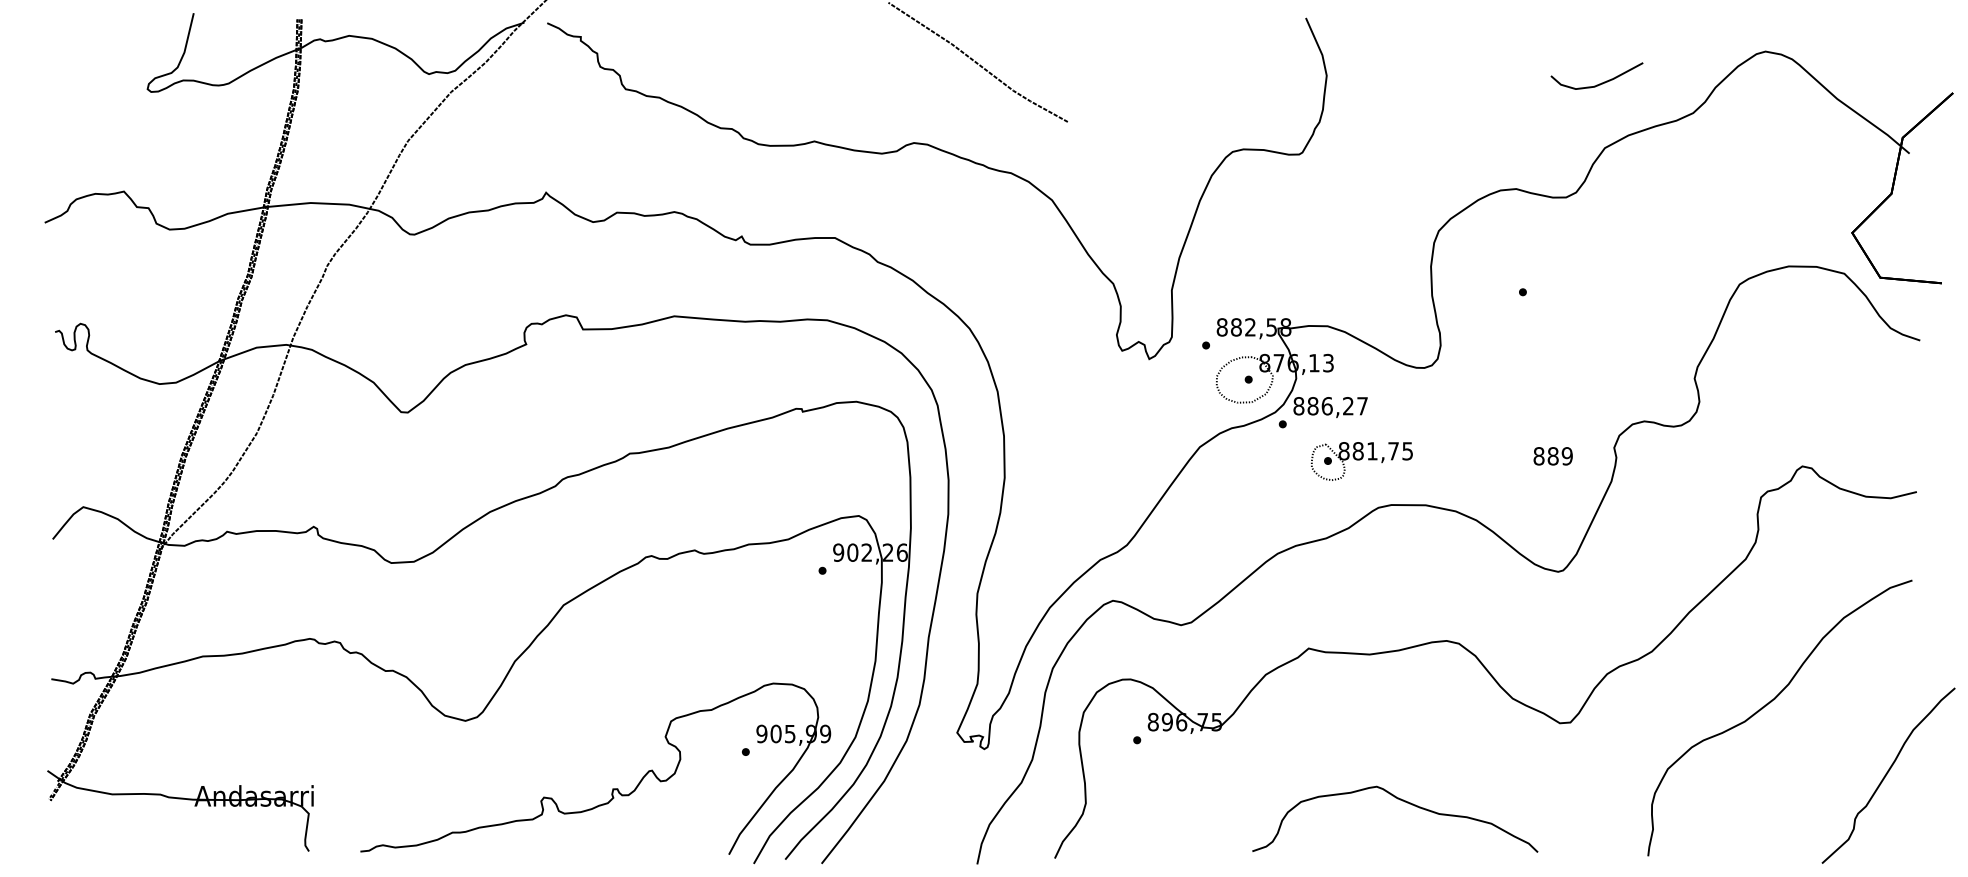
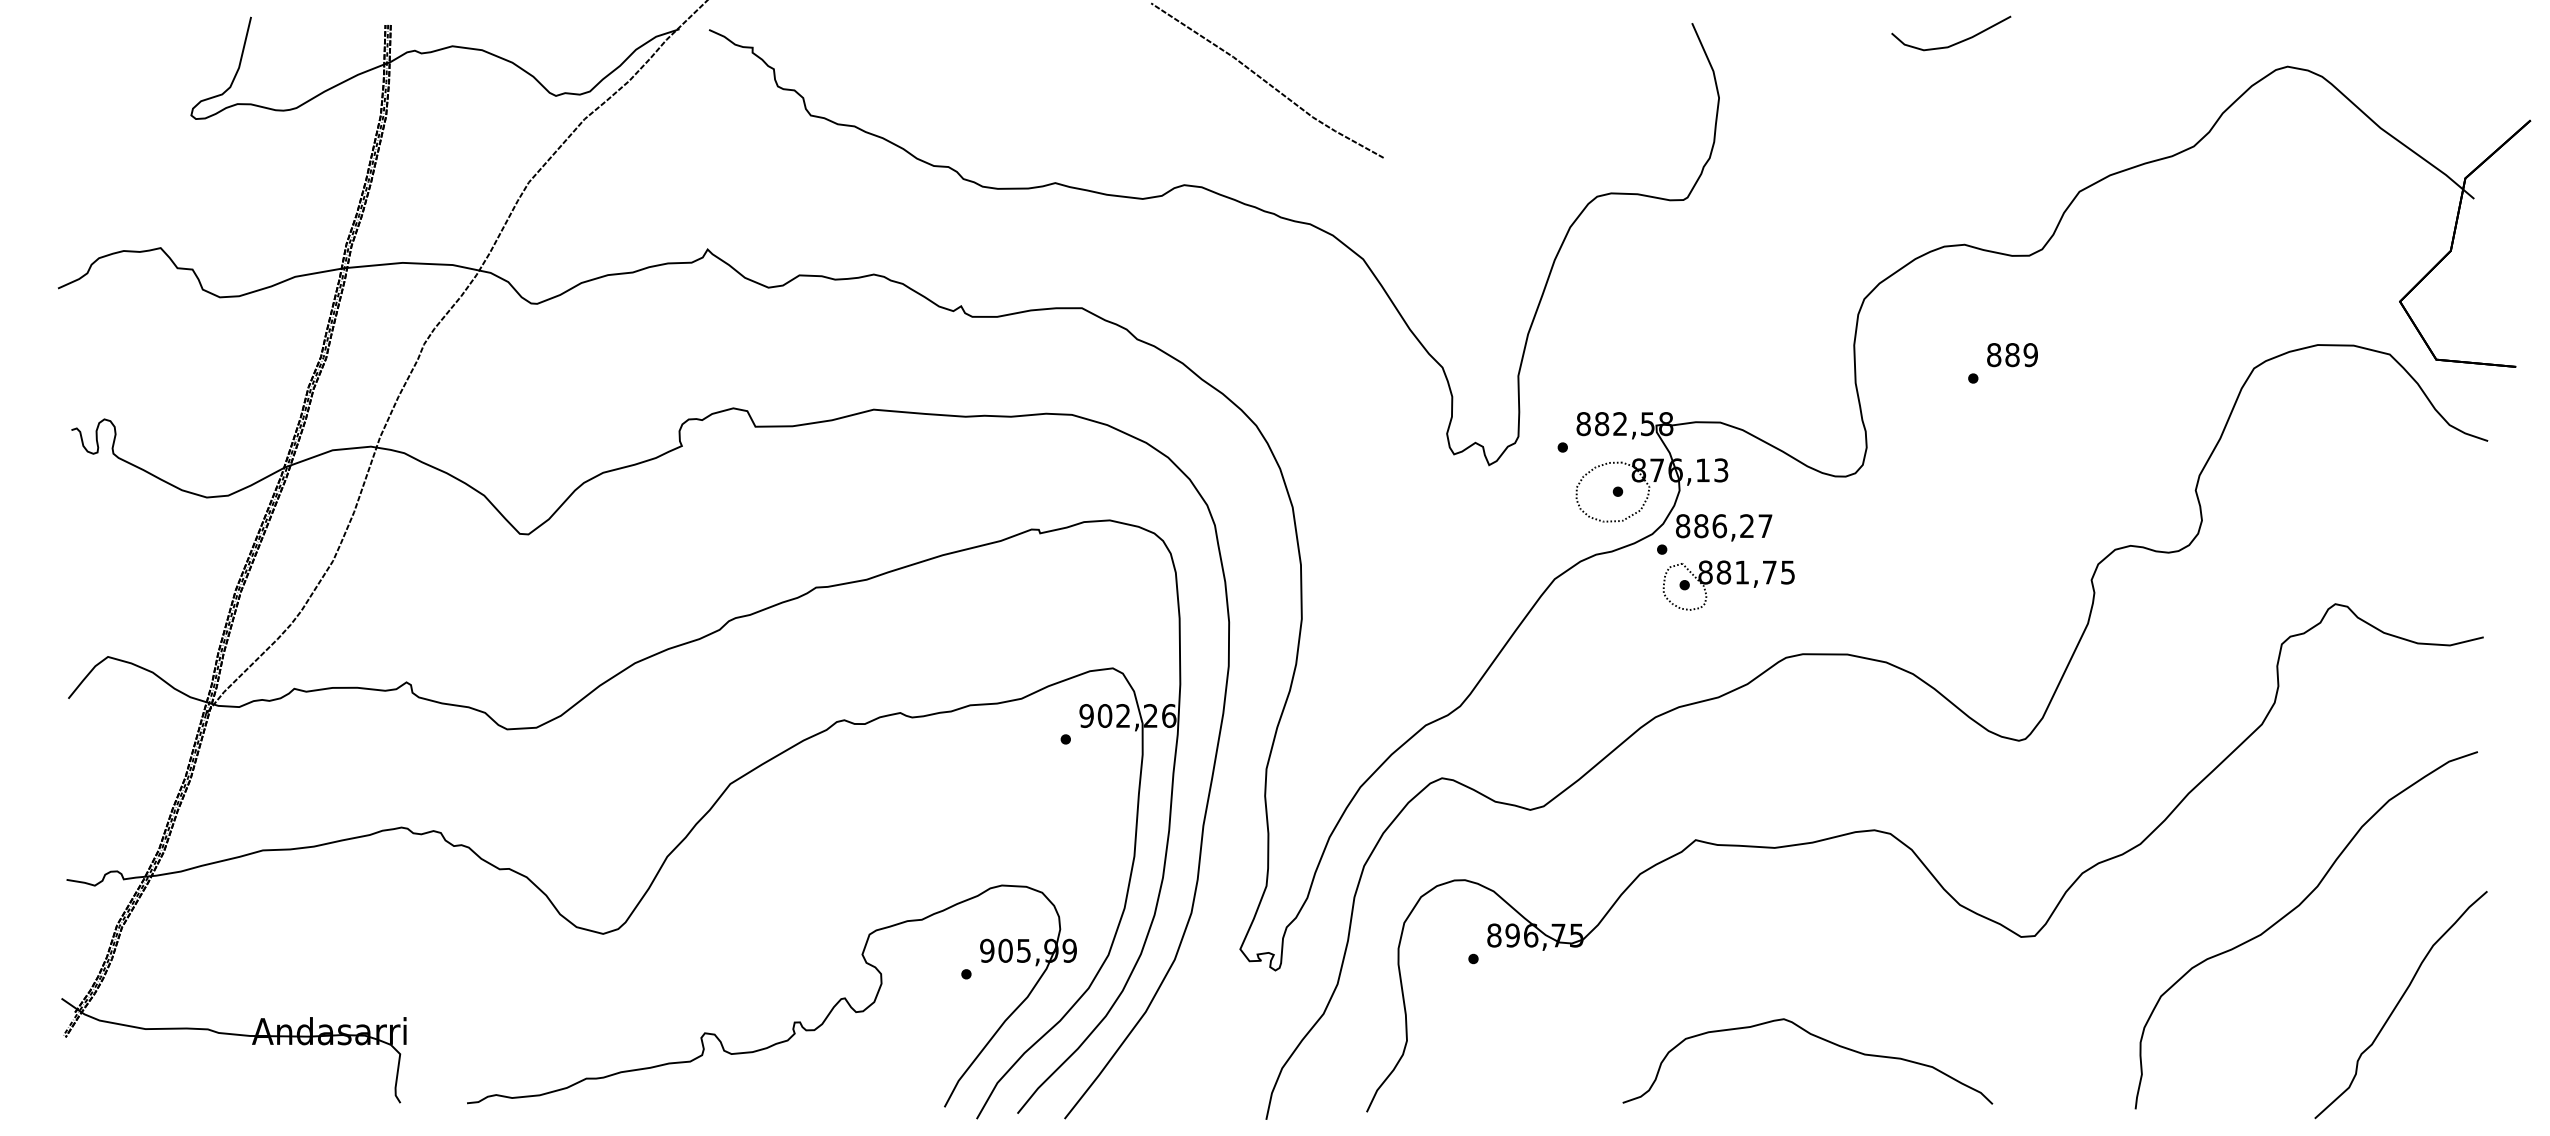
curve: (1601, 83) -> (1956, 42), moved
text: (1553, 456) -> (2012, 355), moved
part: (1361, 461) -> (1728, 585), moved
curve: (1887, 774) -> (2399, 1003), moved

